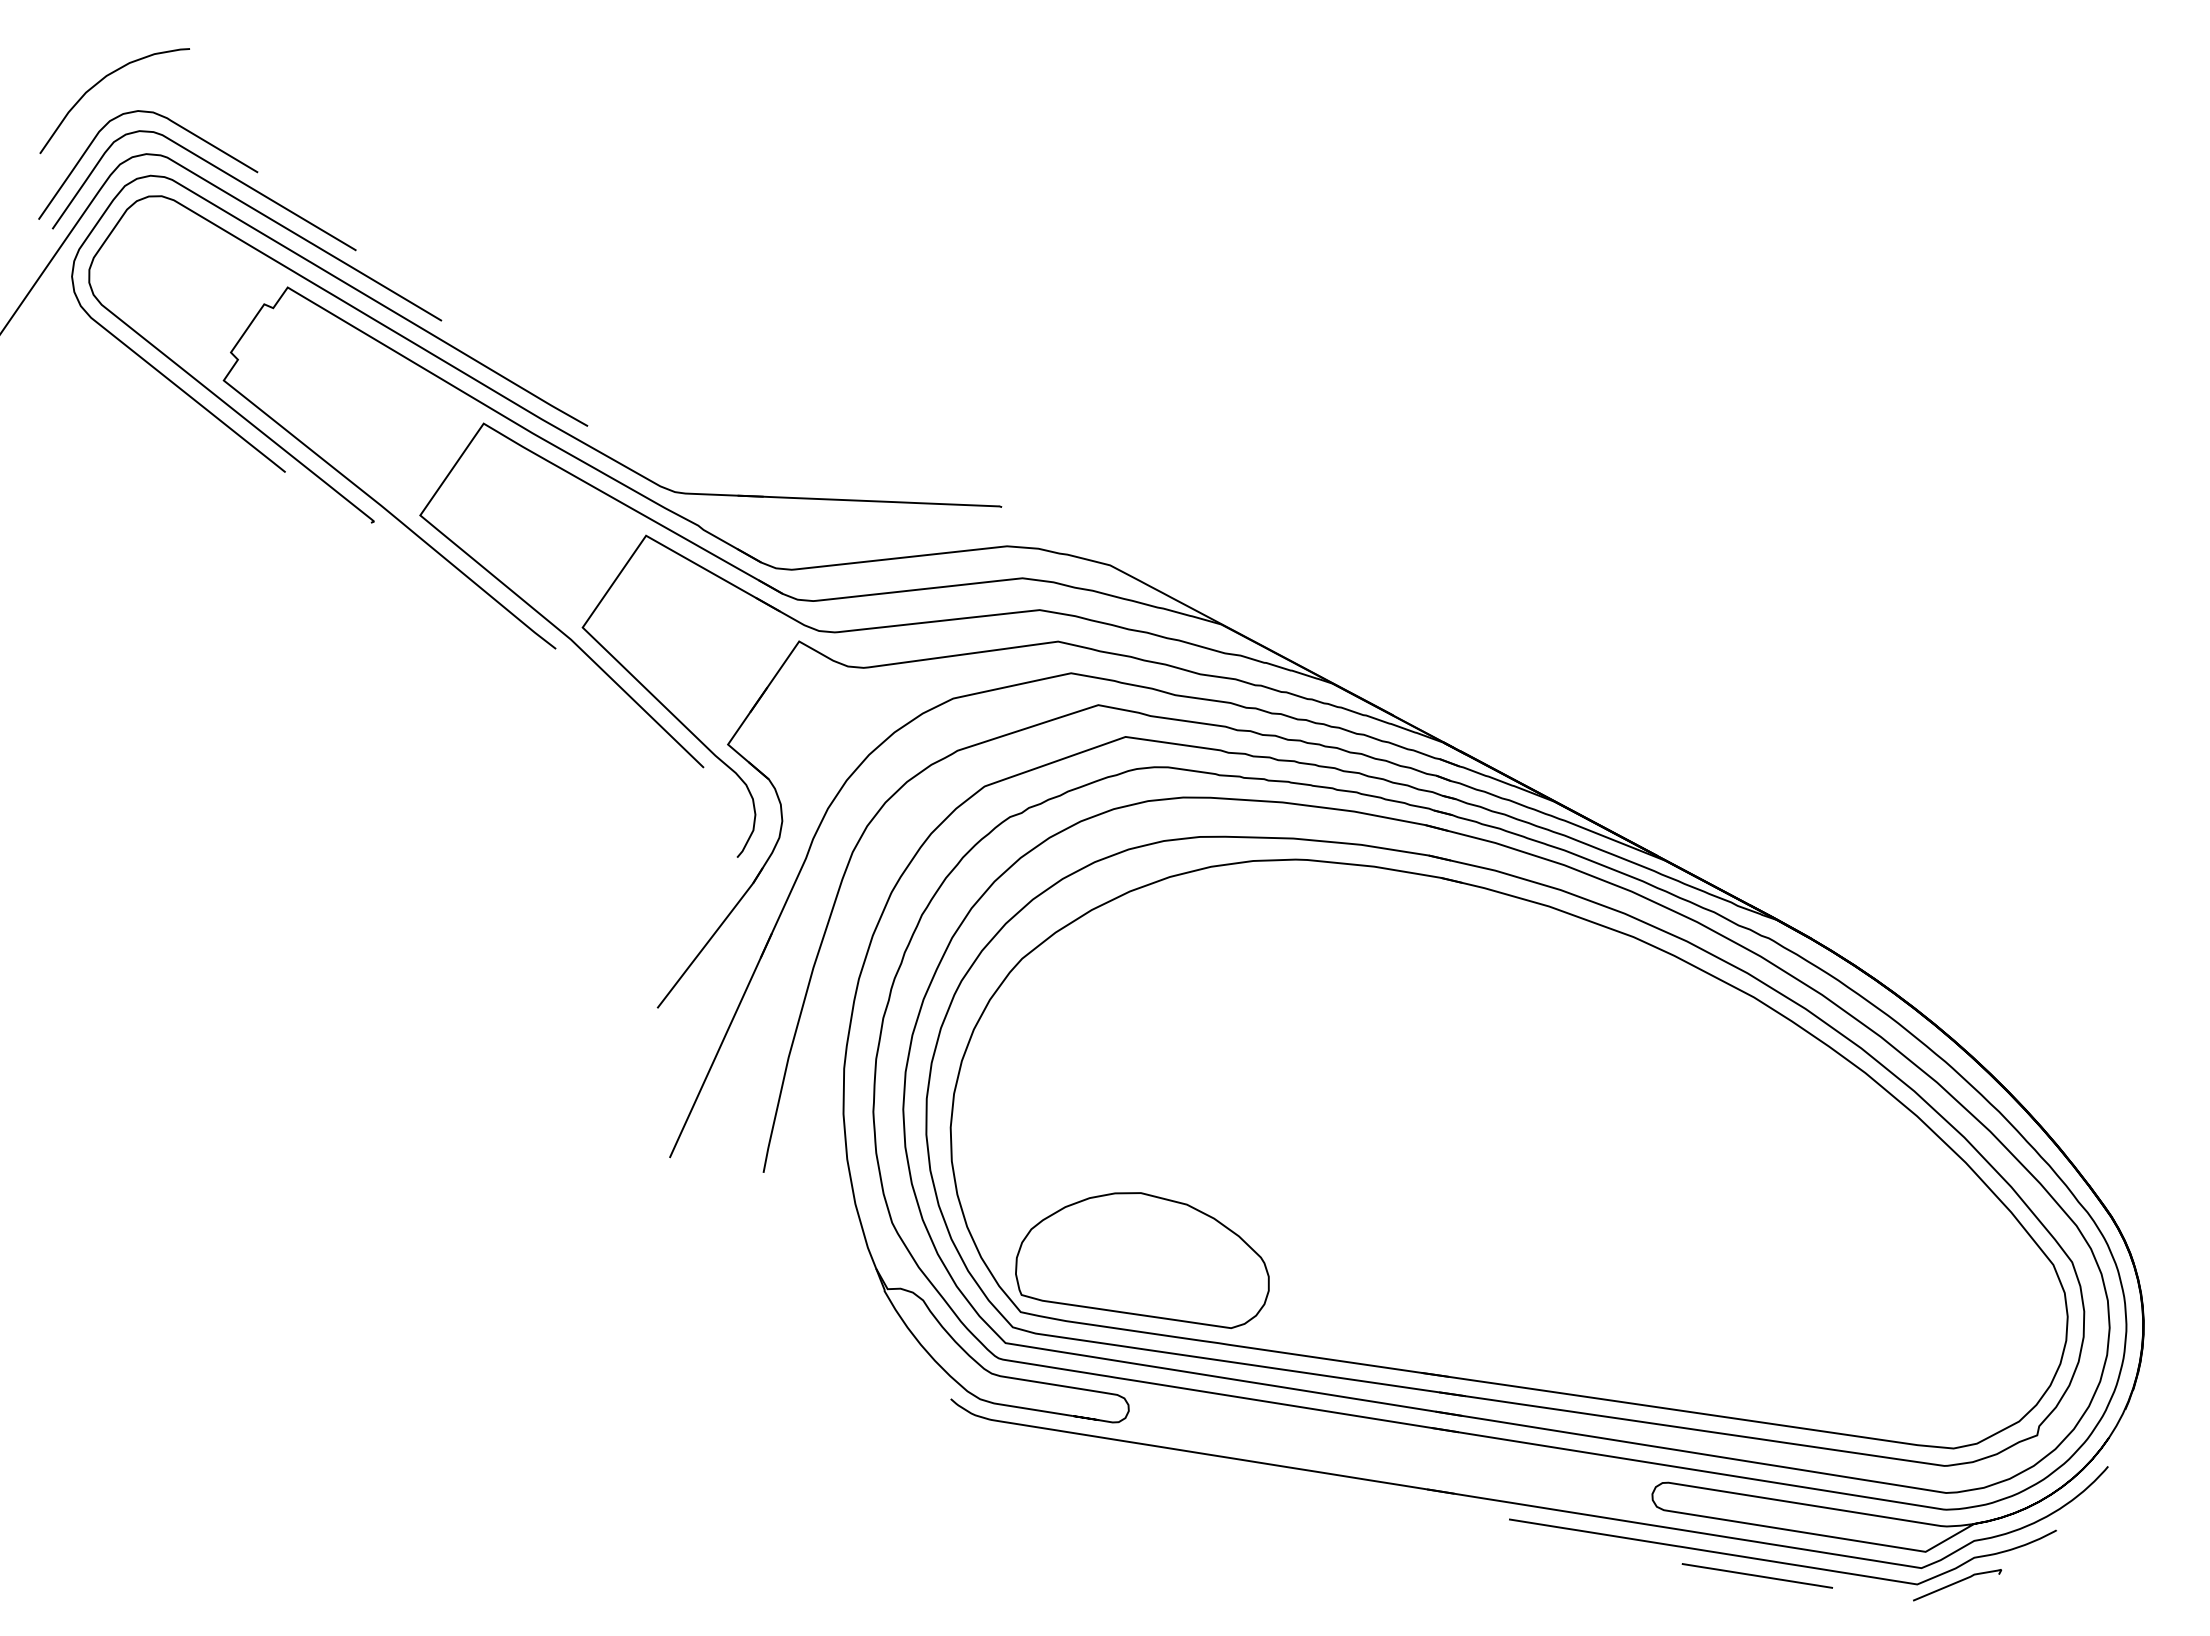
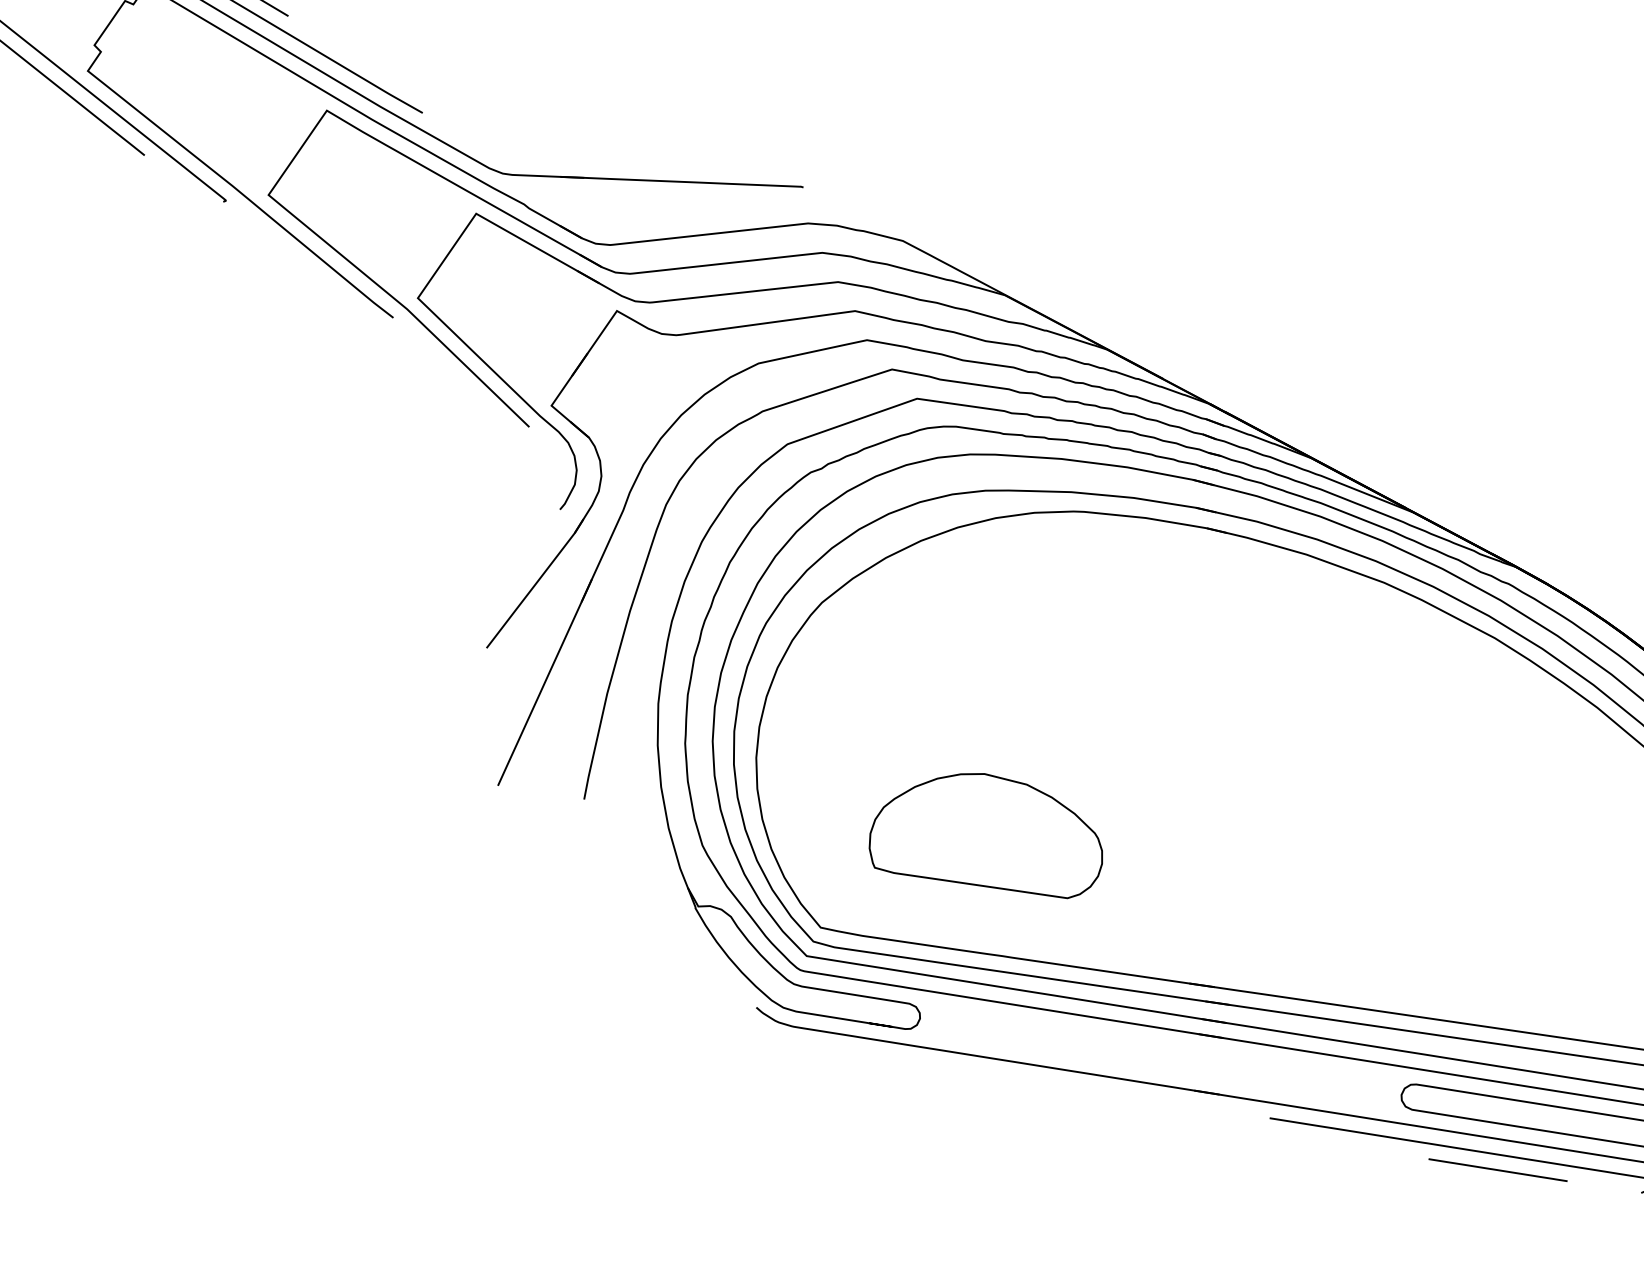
part: (1142, 1260) -> (985, 836), moved

